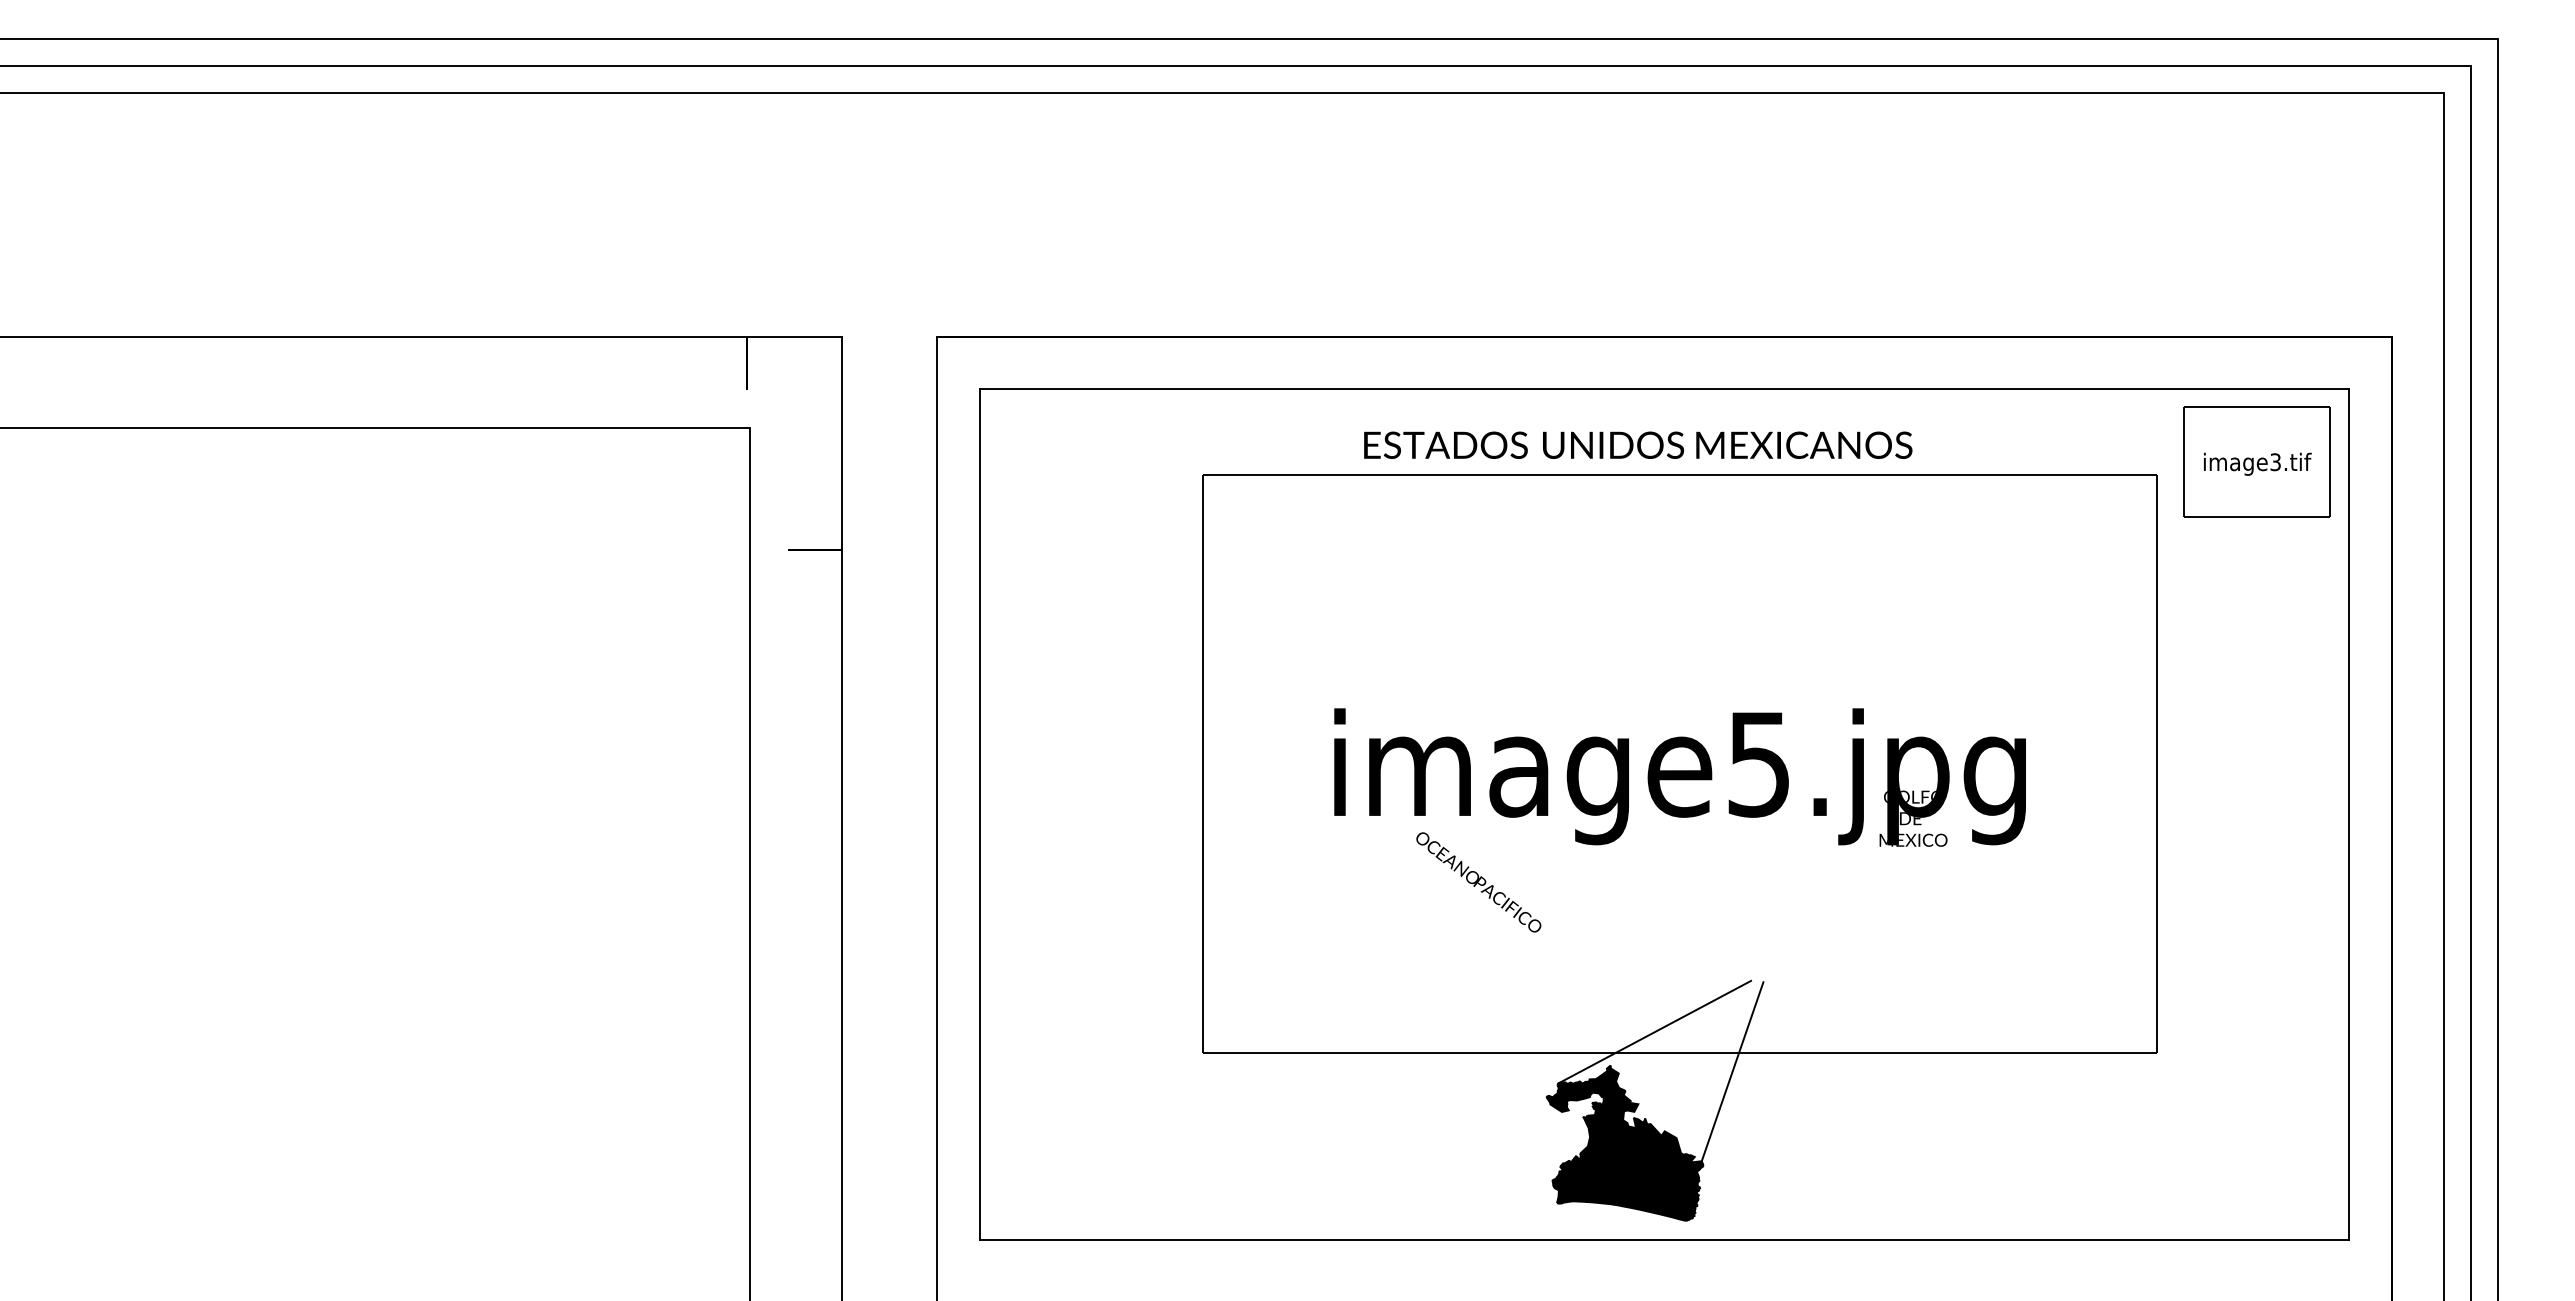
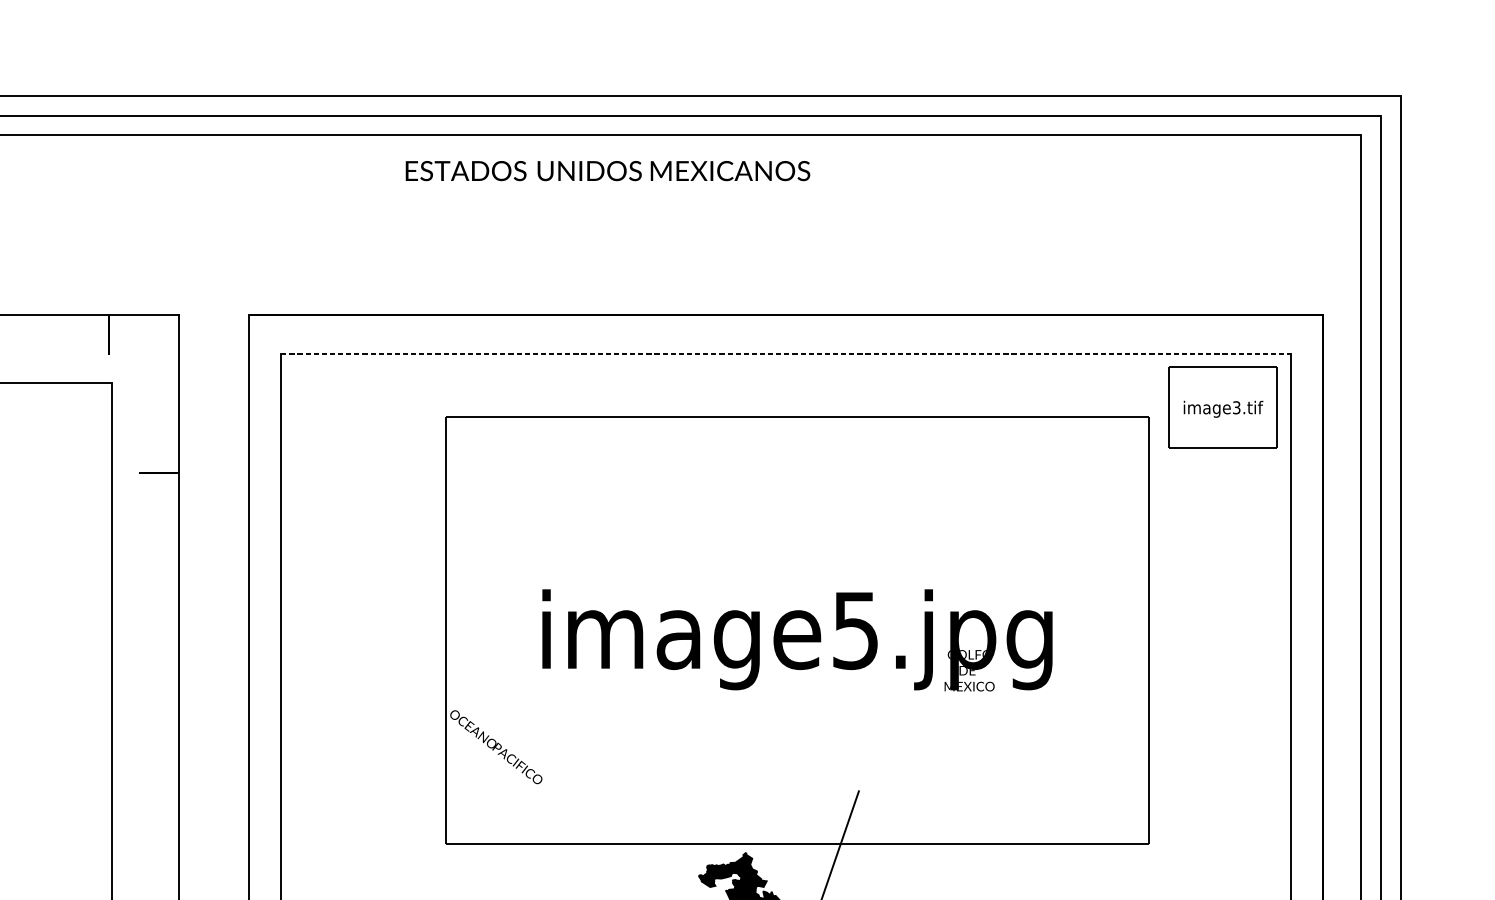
line: (1665, 389) -> (786, 354), solid -> dashed
text: (1638, 444) -> (608, 170), moved
text: (1478, 882) -> (496, 747), moved
line: (1654, 1031) -> (778, 827), removed

